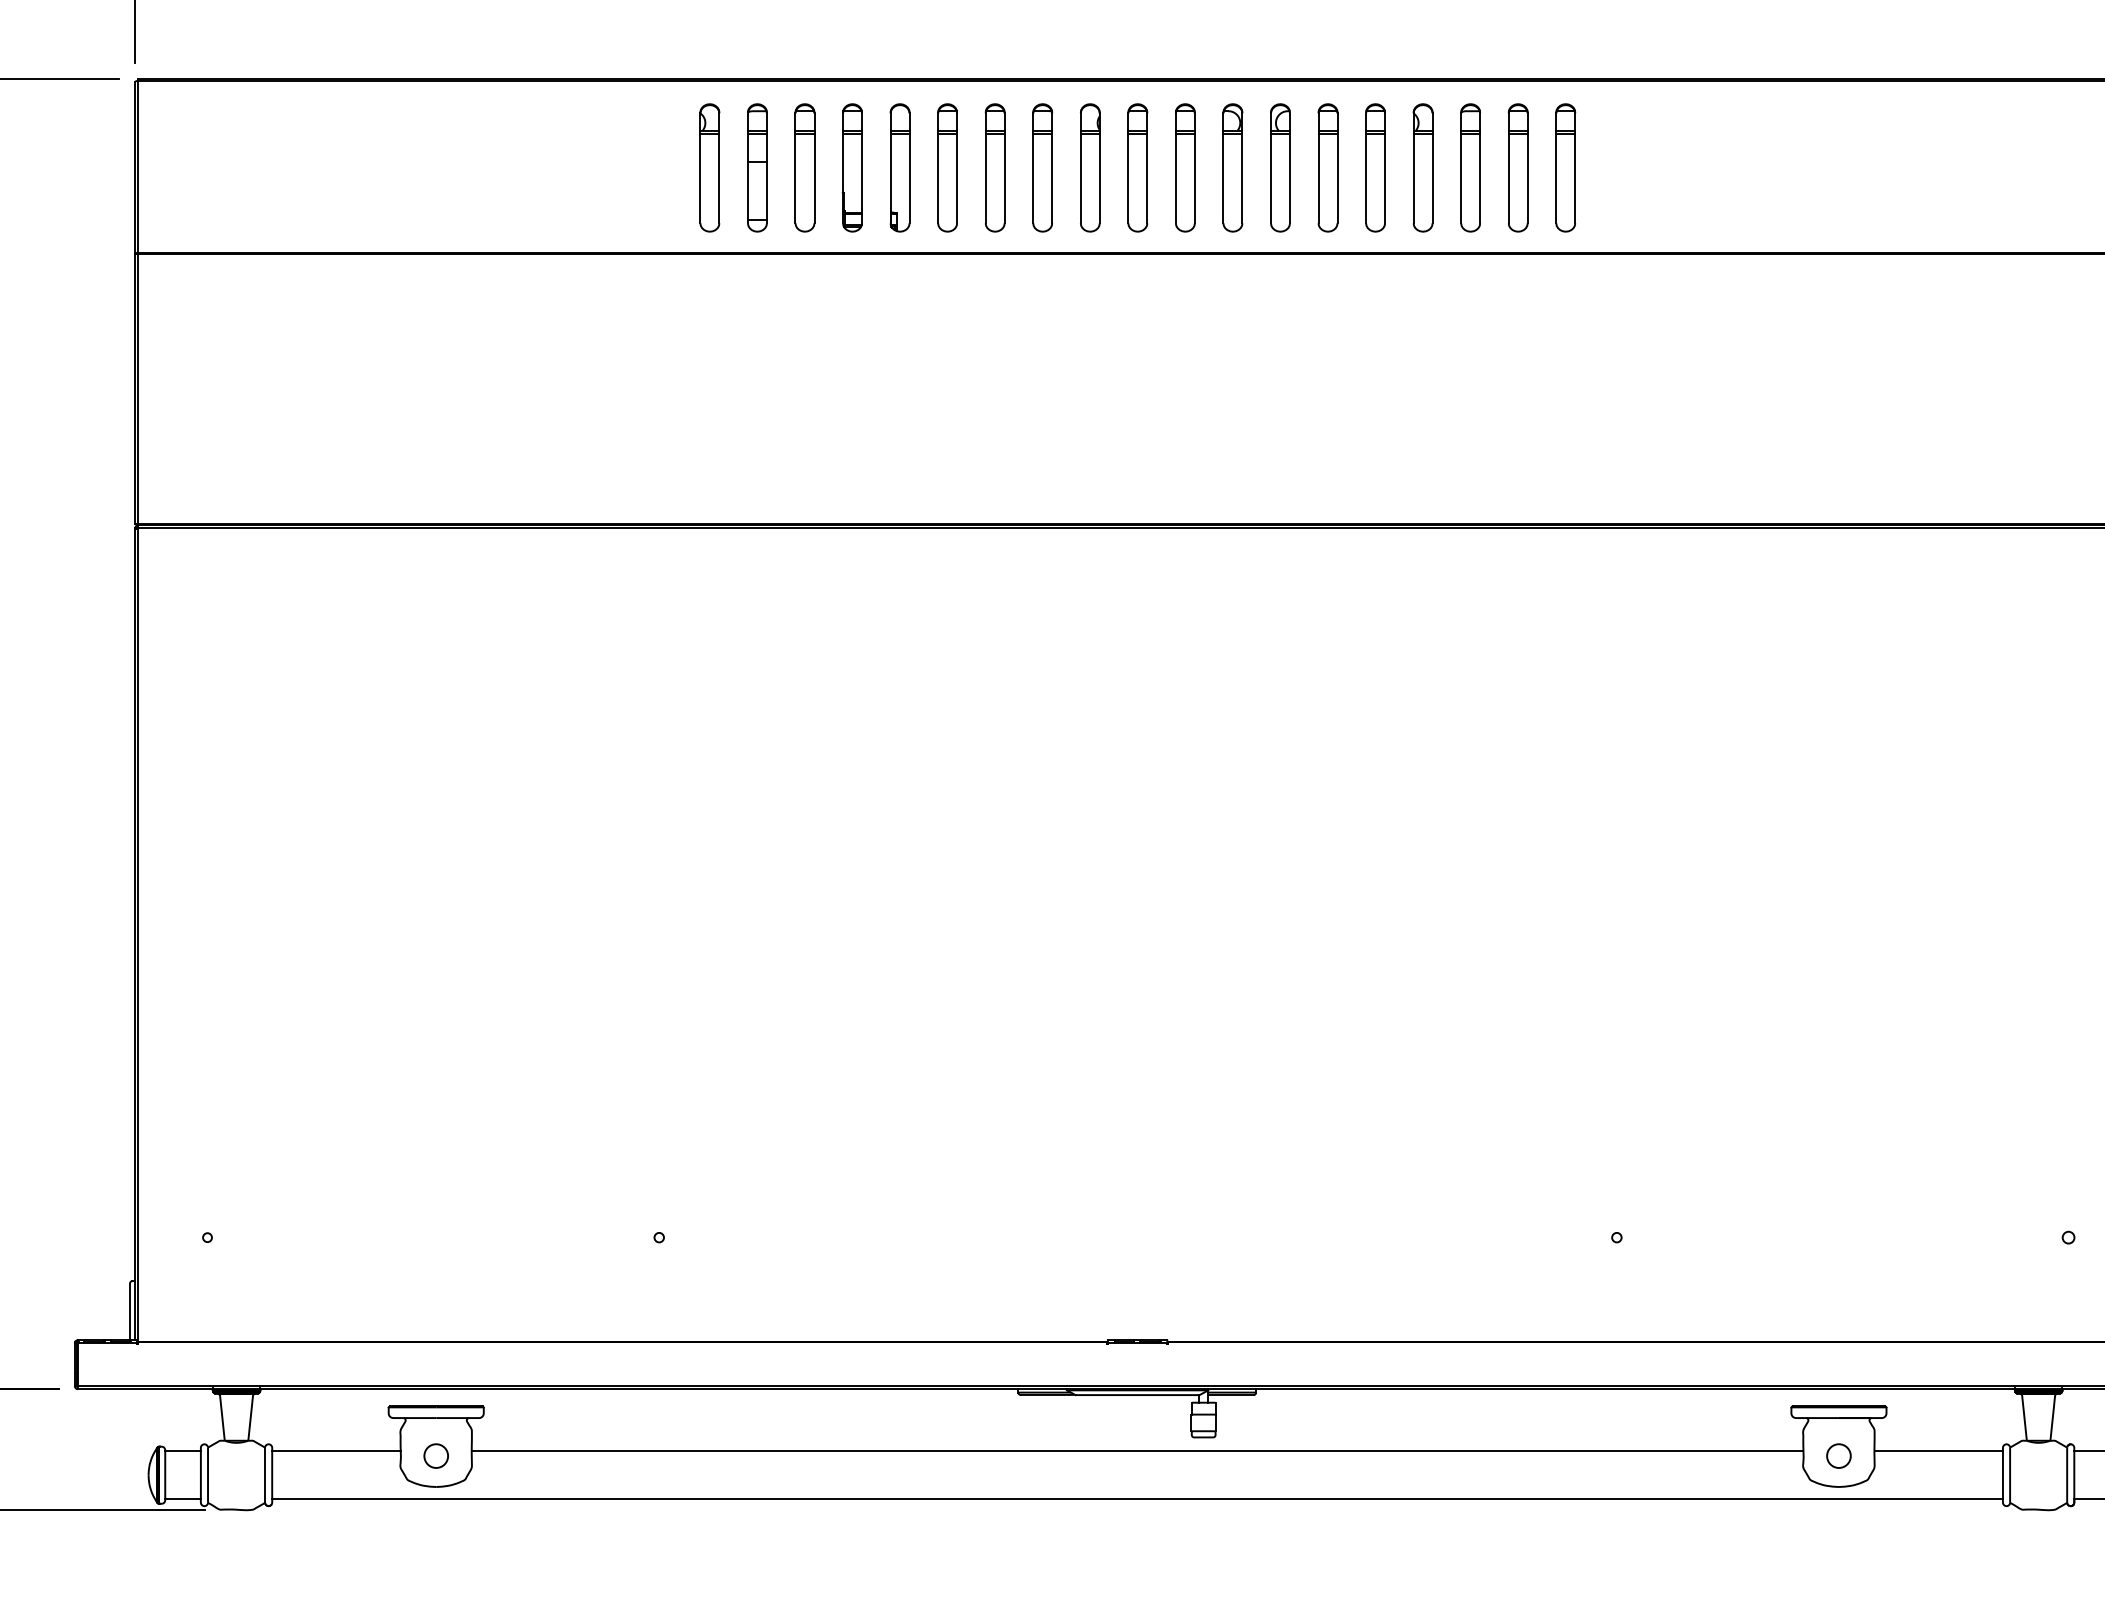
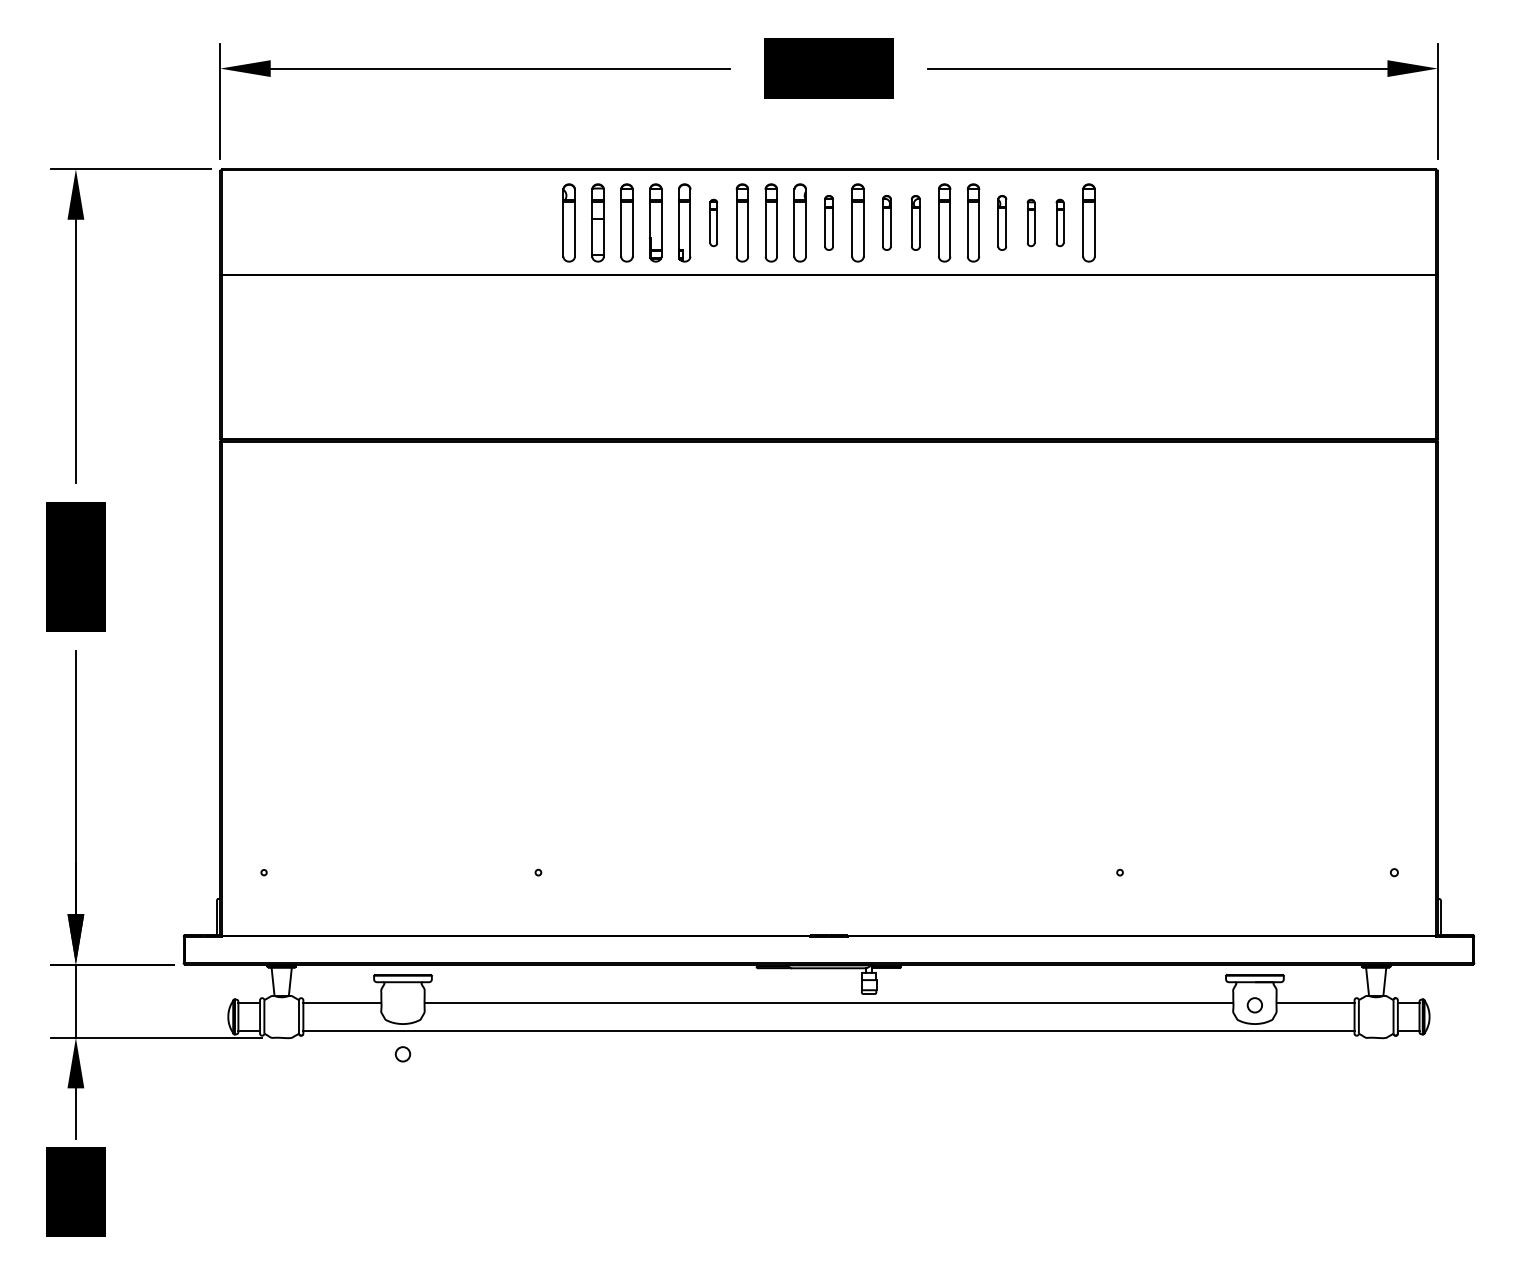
part: (947, 167) -> (713, 222), size x0.6
part: (1136, 167) -> (828, 222), size x0.7
part: (1232, 167) -> (886, 222), size x0.7
part: (1280, 167) -> (915, 222), size x0.7
part: (1421, 167) -> (1001, 222), size x0.7
part: (1469, 167) -> (1030, 222), size x0.6
part: (1517, 167) -> (1059, 222), size x0.6
circle: (435, 1456) -> (402, 1054), moved

